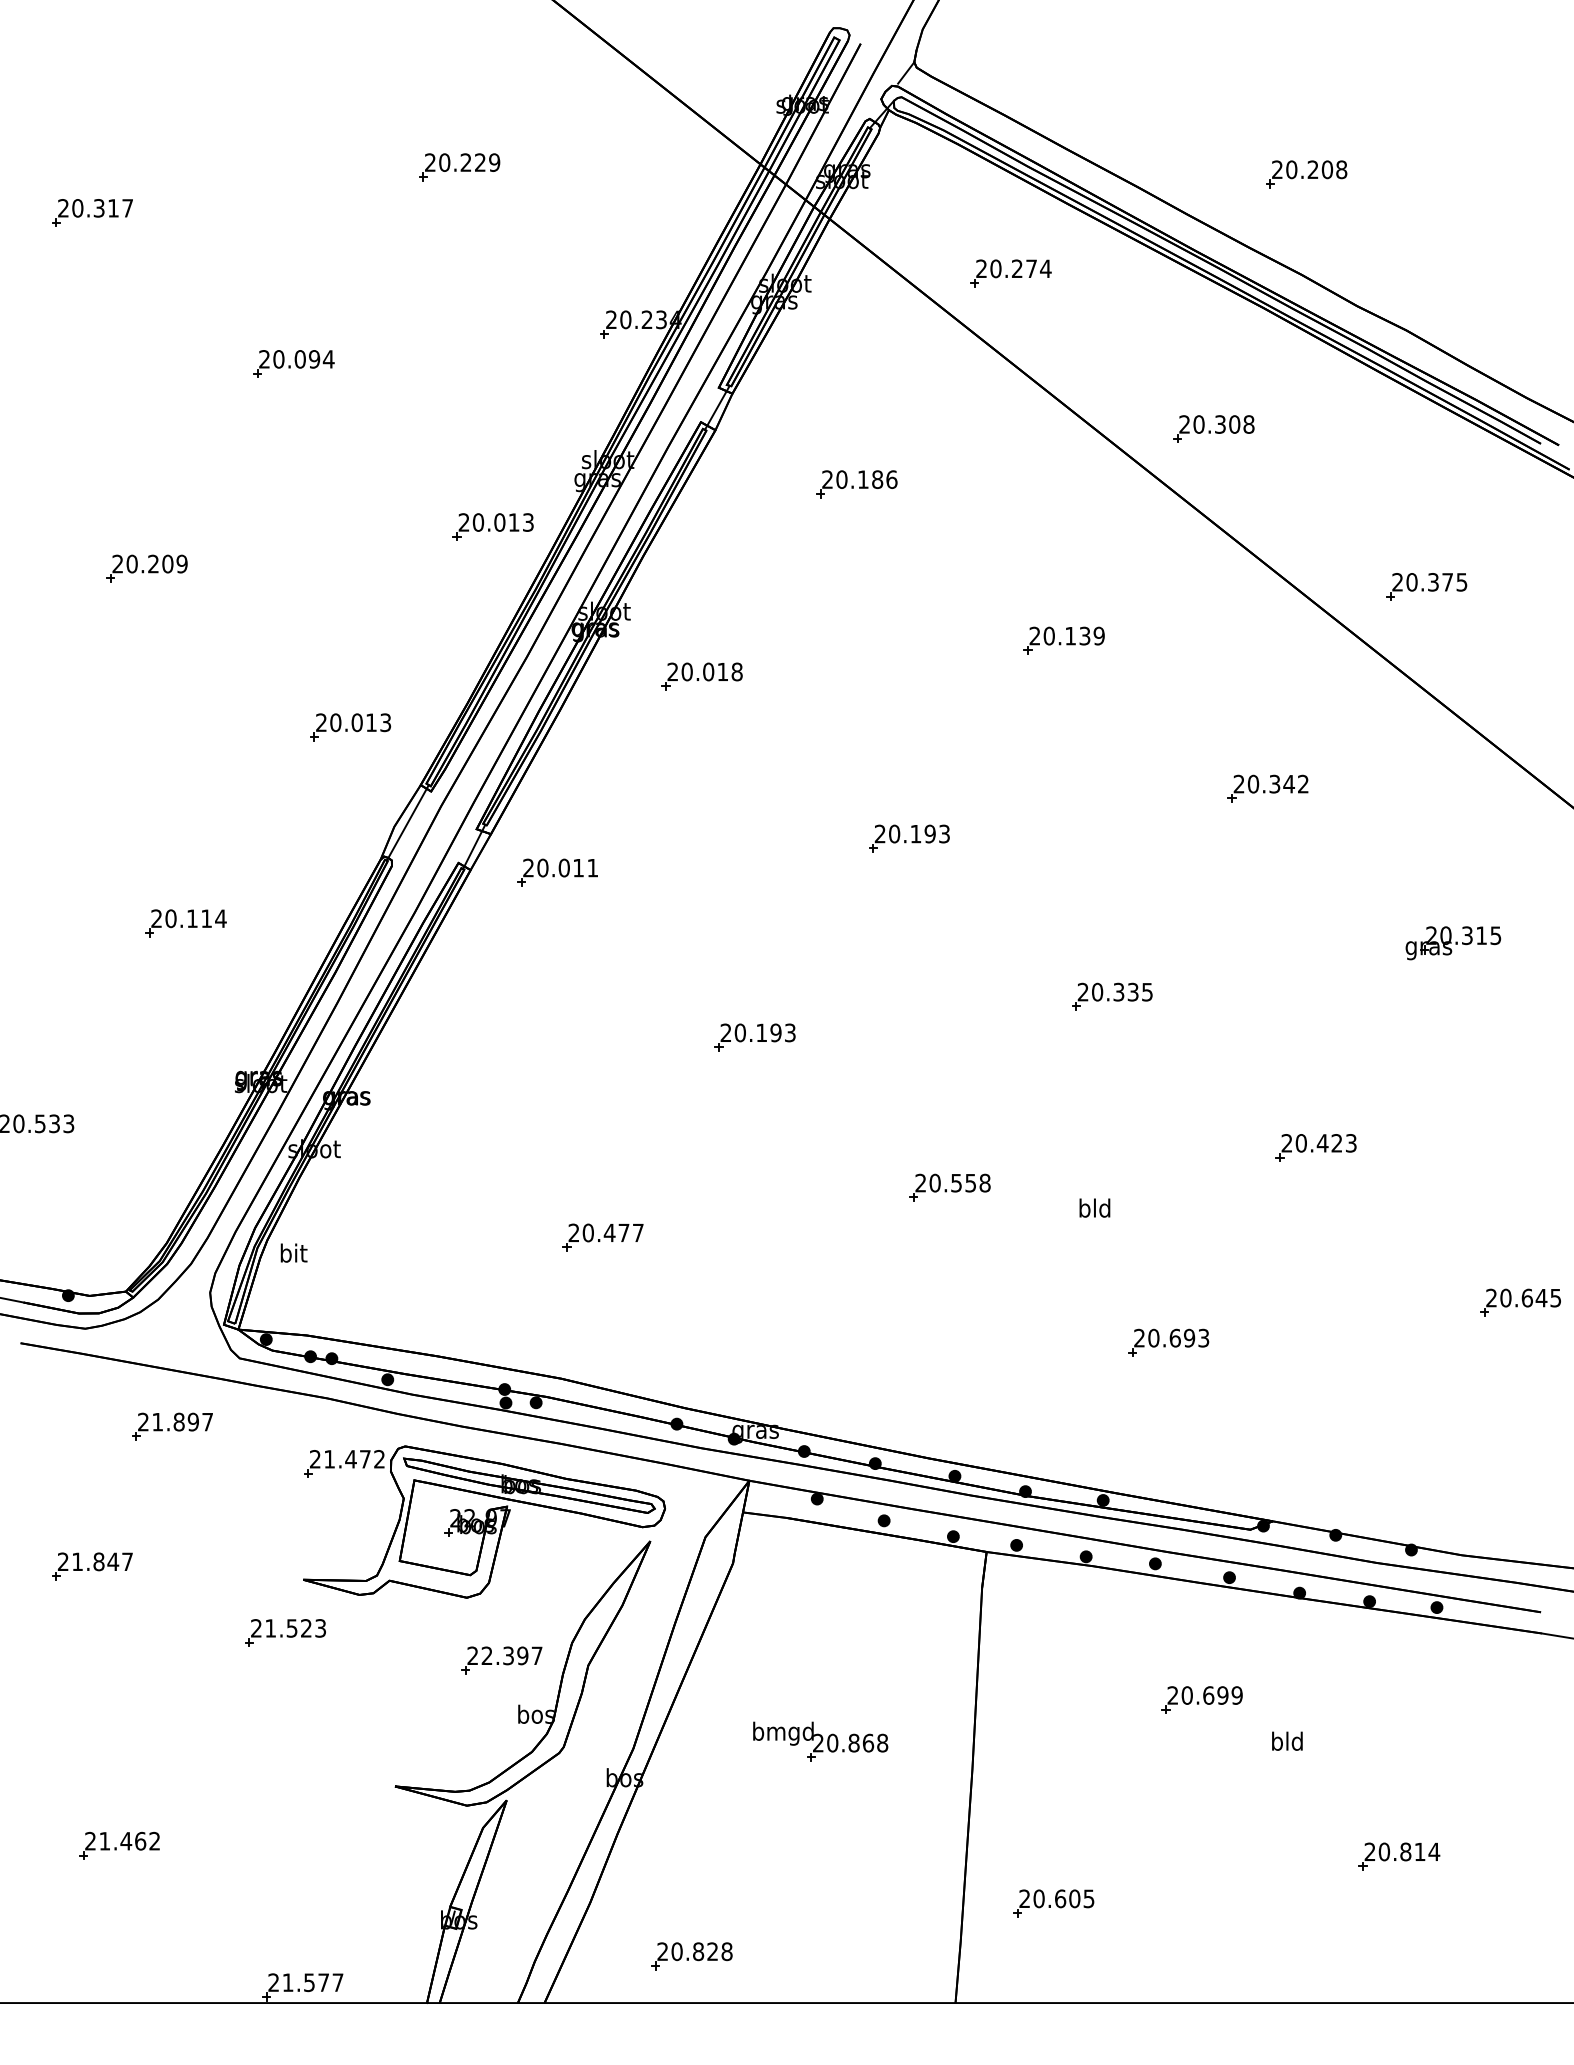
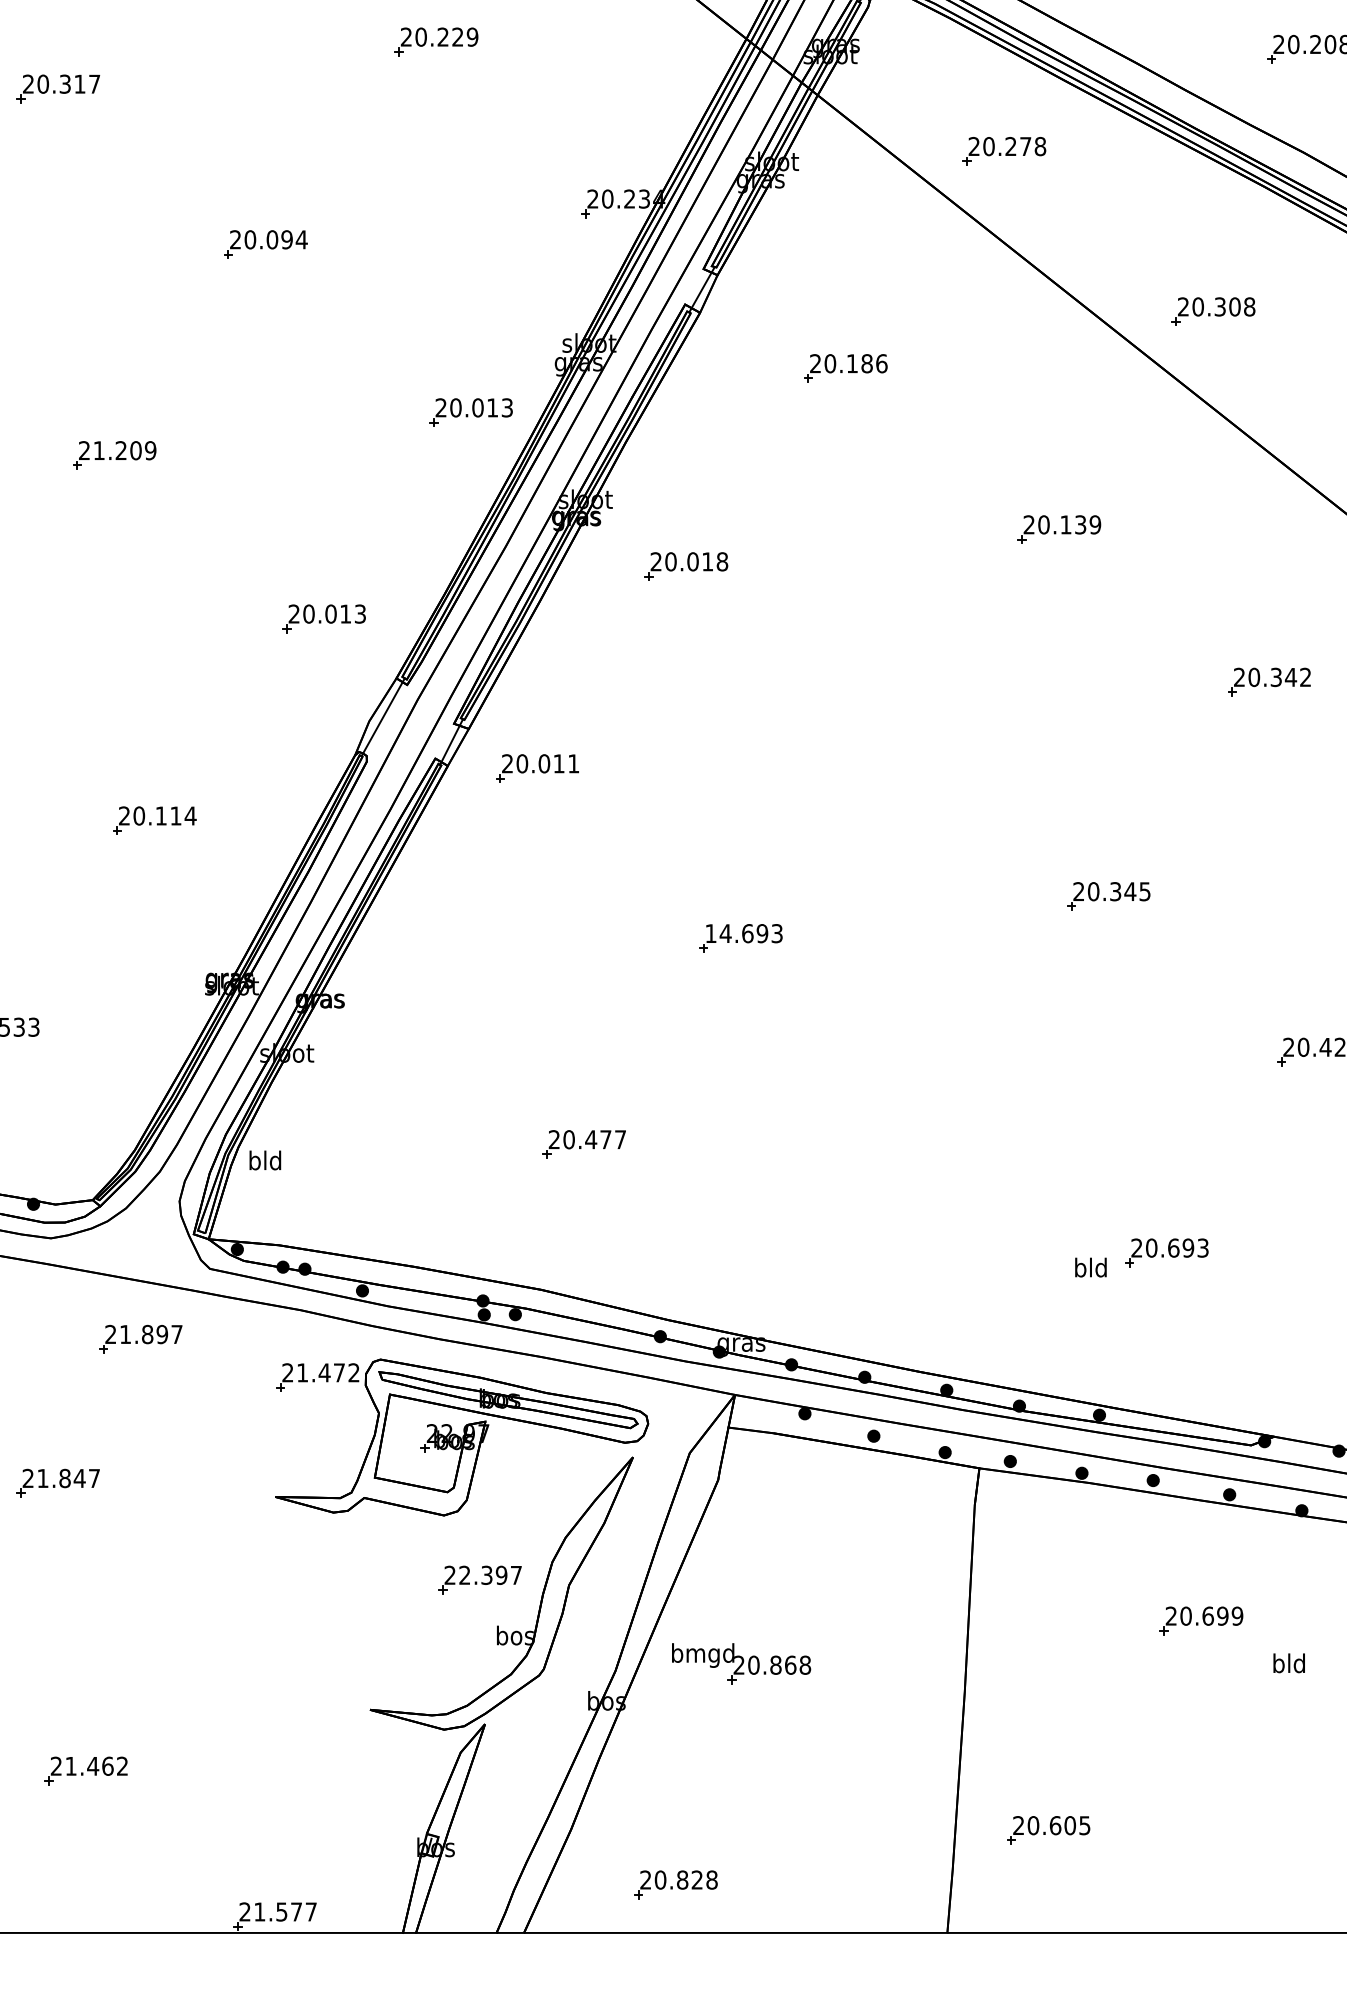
text: (1045, 268) -> (1040, 146), 20.274 -> 20.278
text: (131, 563) -> (98, 450), 20.209 -> 21.209
part: (909, 838) -> (899, 733), removed
text: (1133, 991) -> (1130, 890), 20.335 -> 20.345
text: (743, 1032) -> (728, 933), 20.193 -> 14.693
part: (949, 1187) -> (941, 1092), removed
text: (1094, 1207) -> (1090, 1266), moved
text: (293, 1252) -> (265, 1159), bit -> bld
part: (285, 1632) -> (257, 1551), removed
part: (820, 1741) -> (741, 1663), moved

